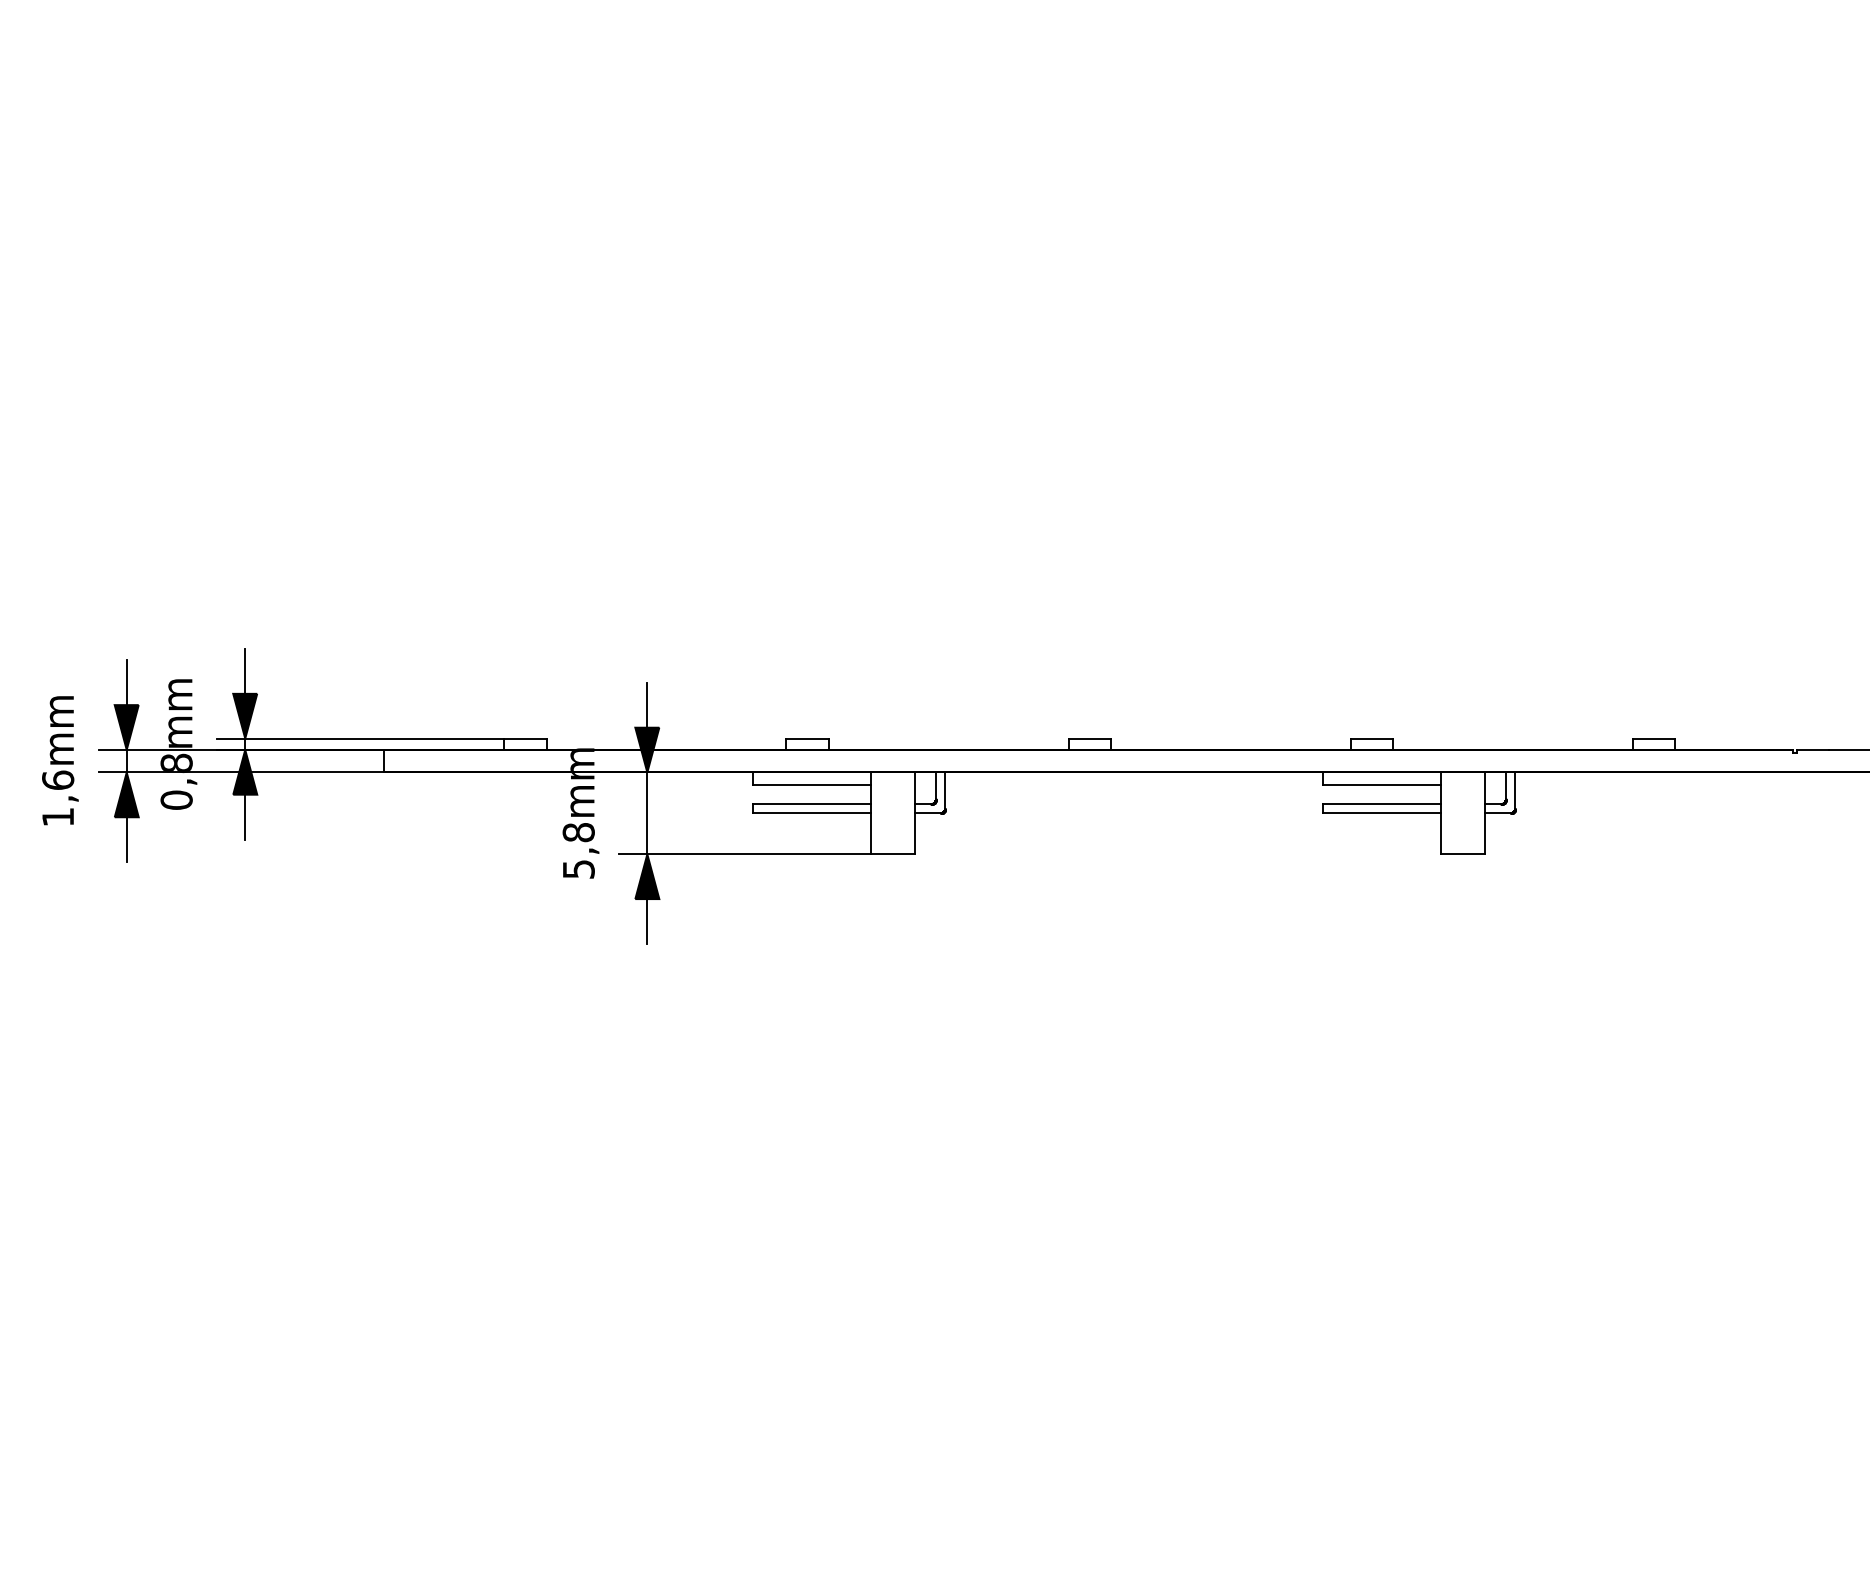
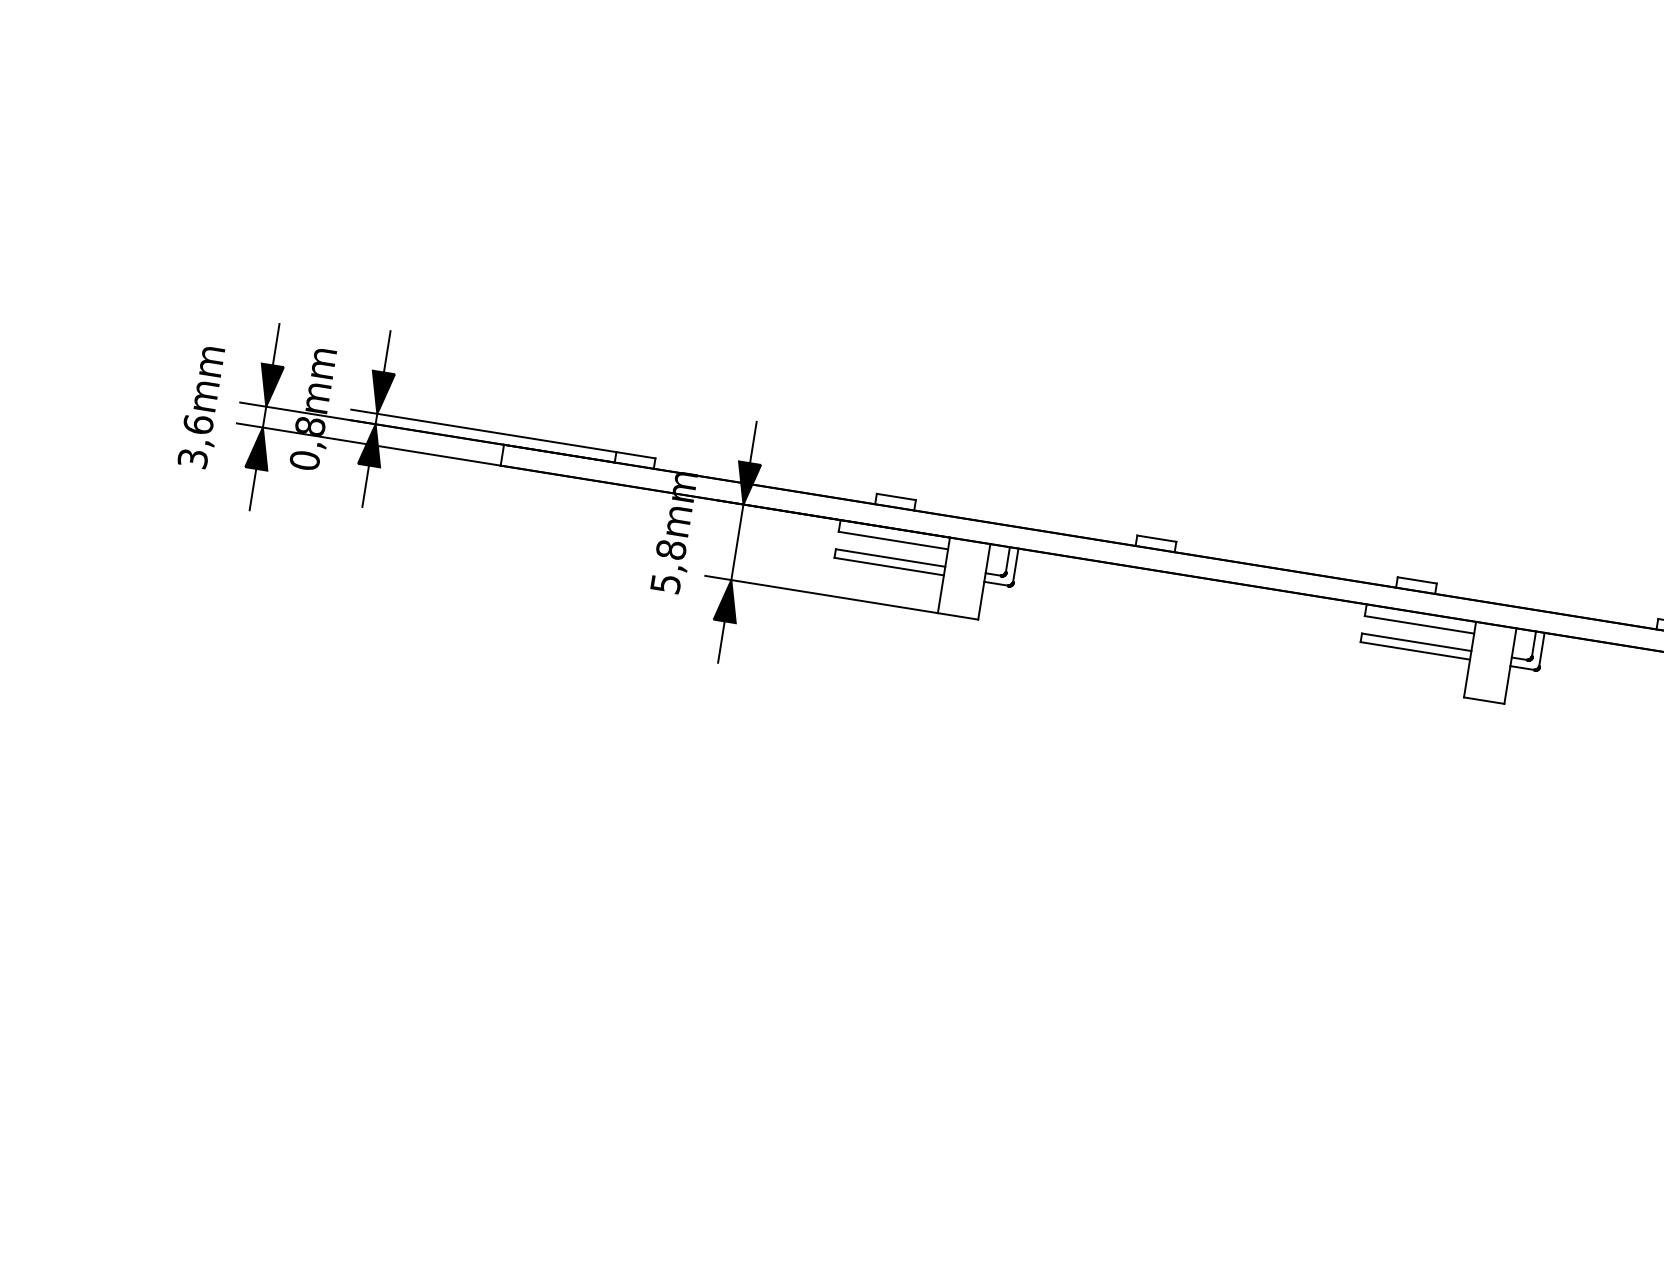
text: (58, 817) -> (193, 459), 1,6mm -> 3,6mm

